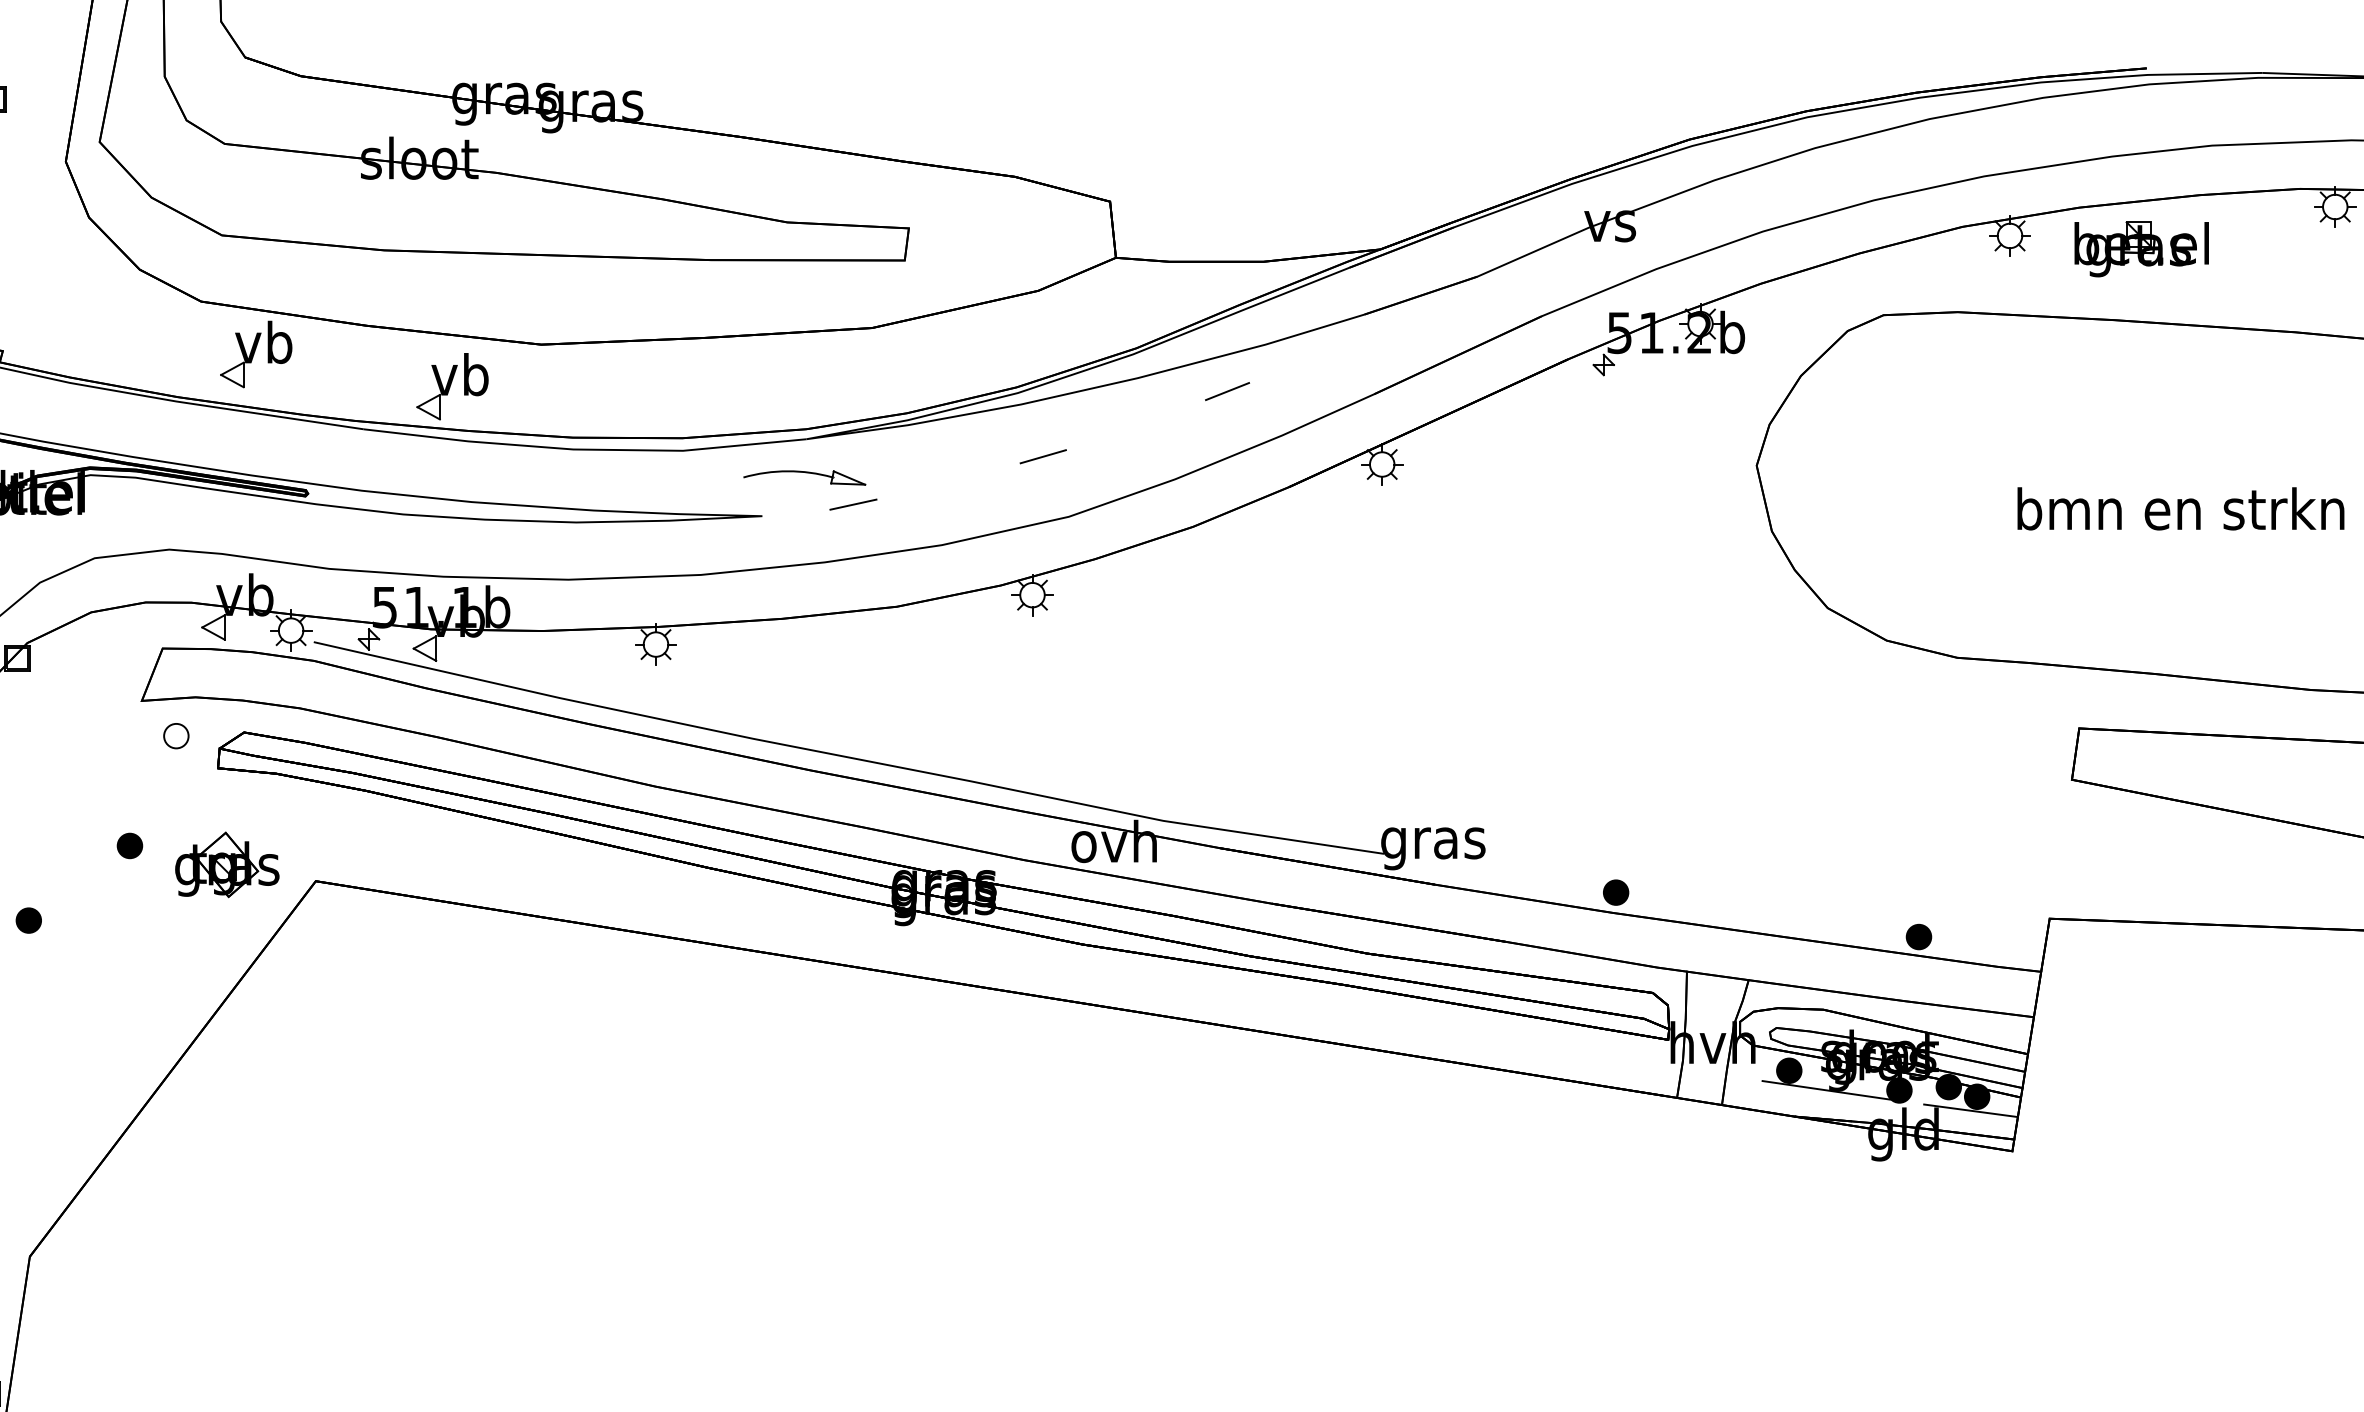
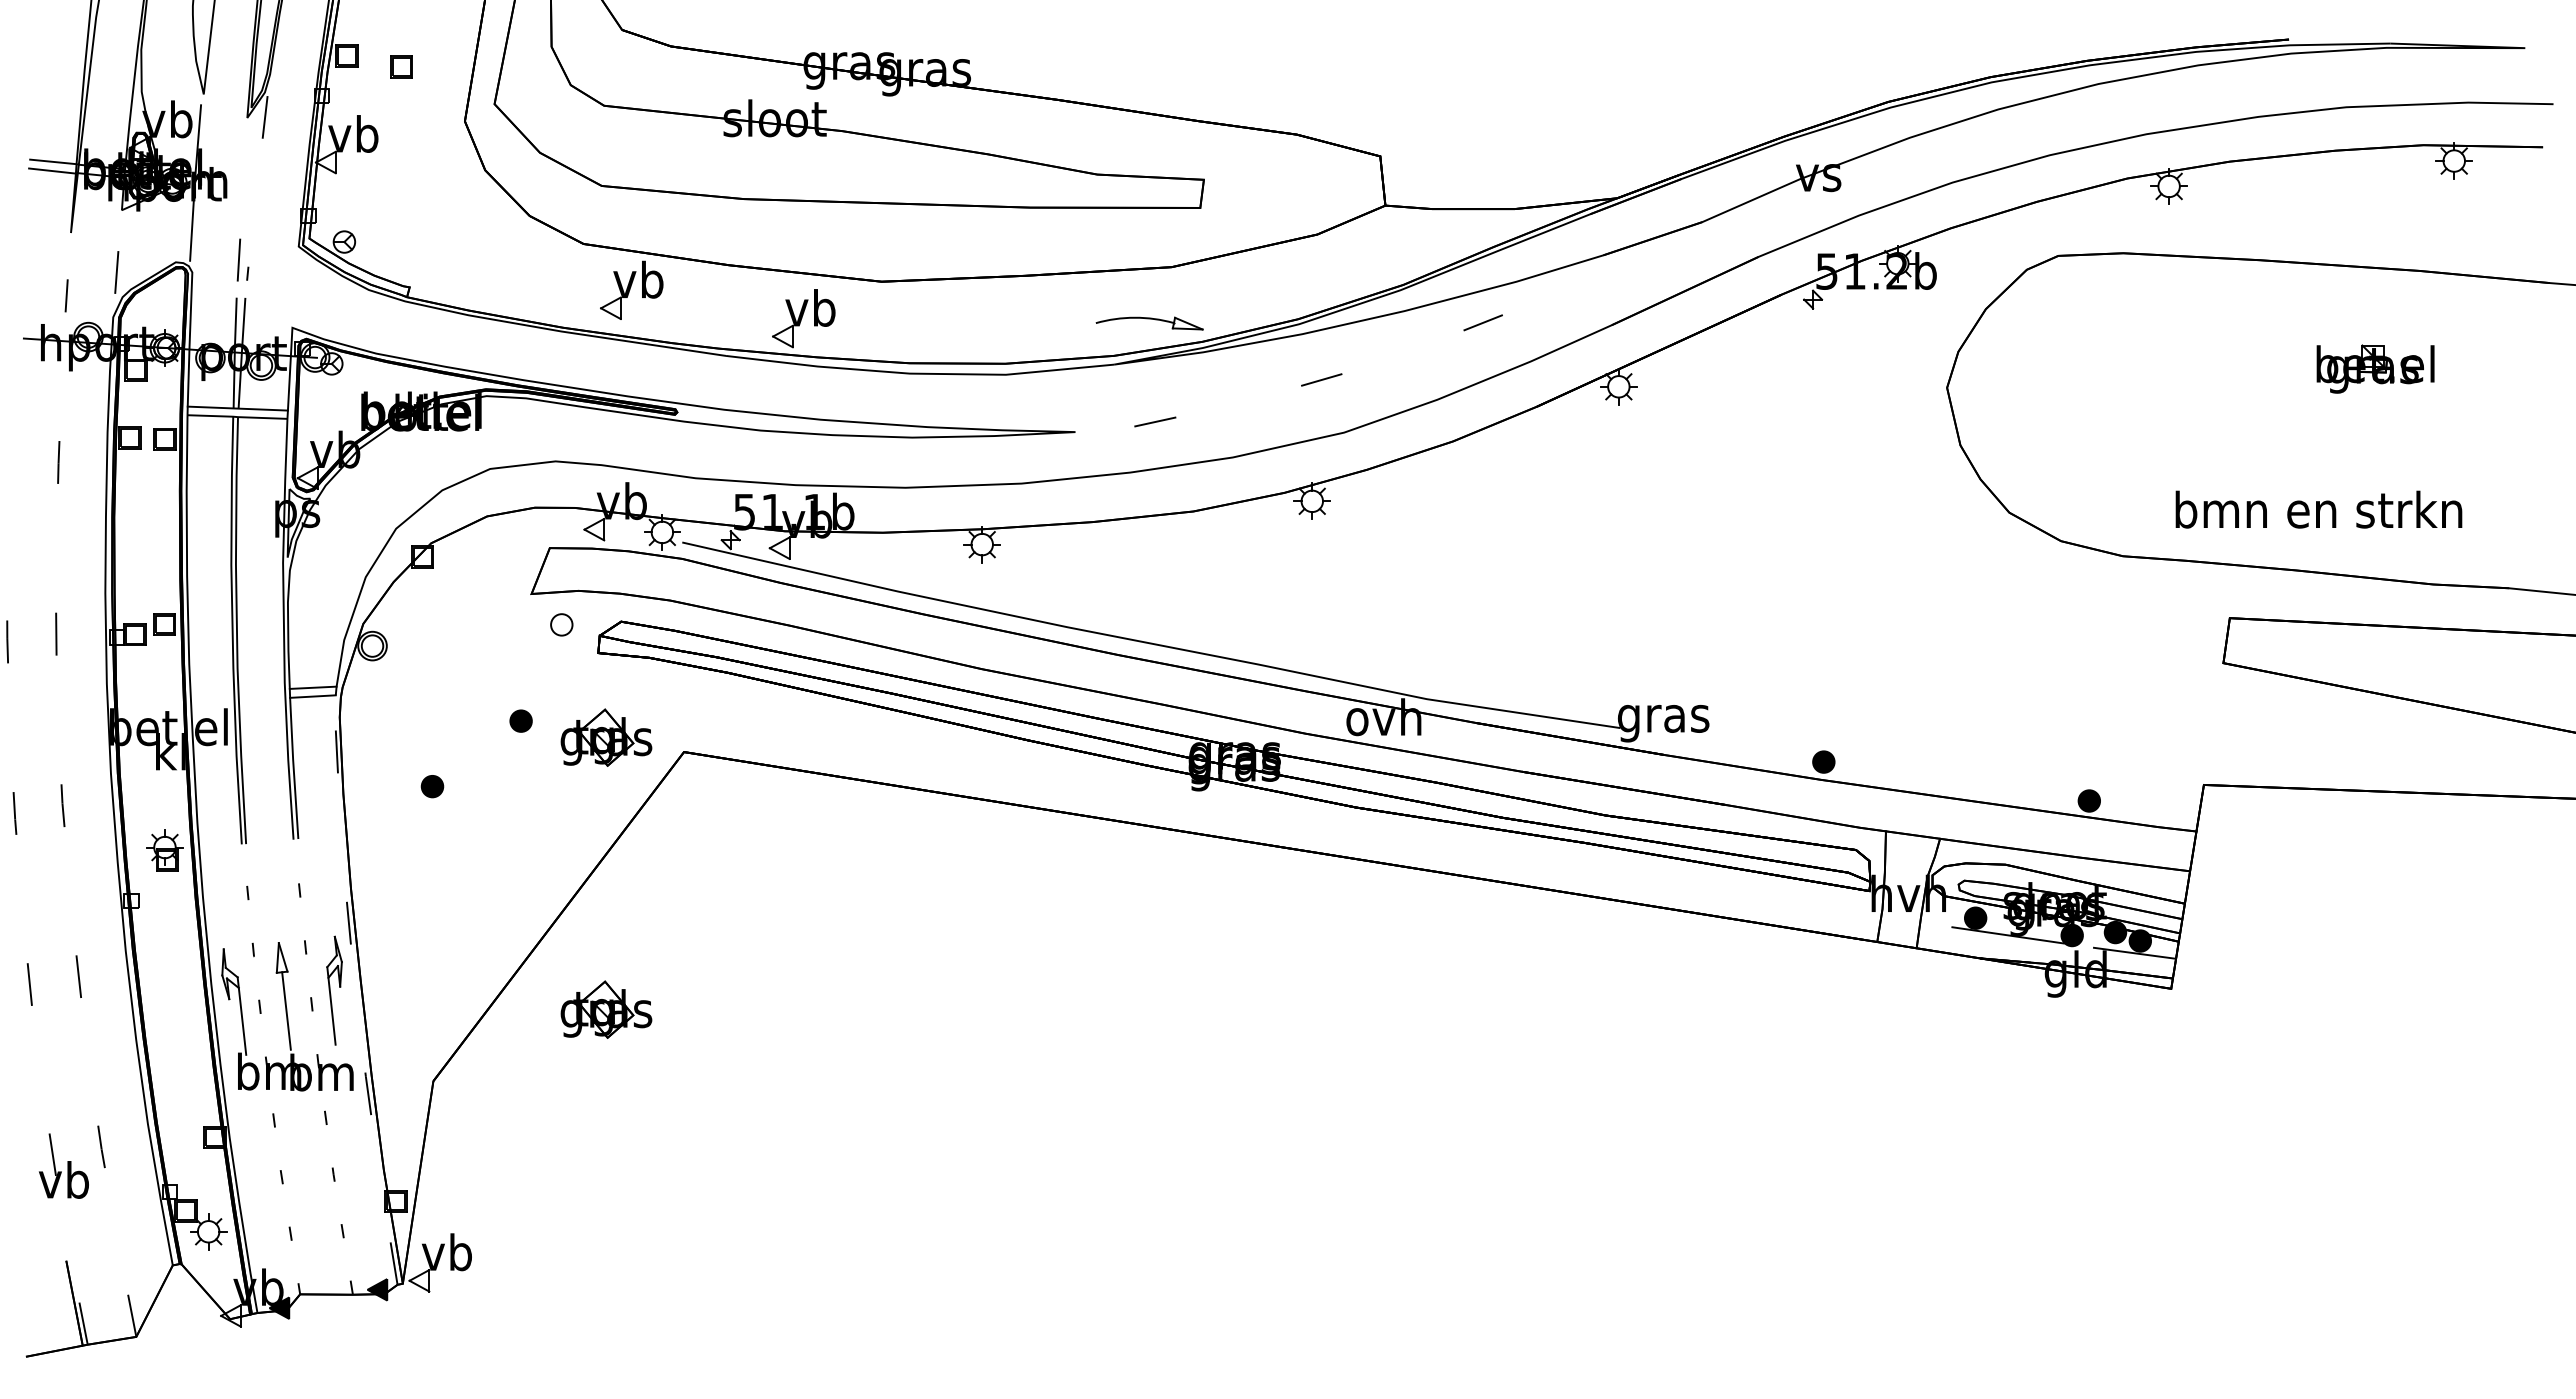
part: (2141, 248) -> (2375, 368), moved
part: (804, 477) -> (1149, 323), moved
text: (2180, 508) -> (2318, 509), moved
part: (227, 1174) -> (606, 1009), added

